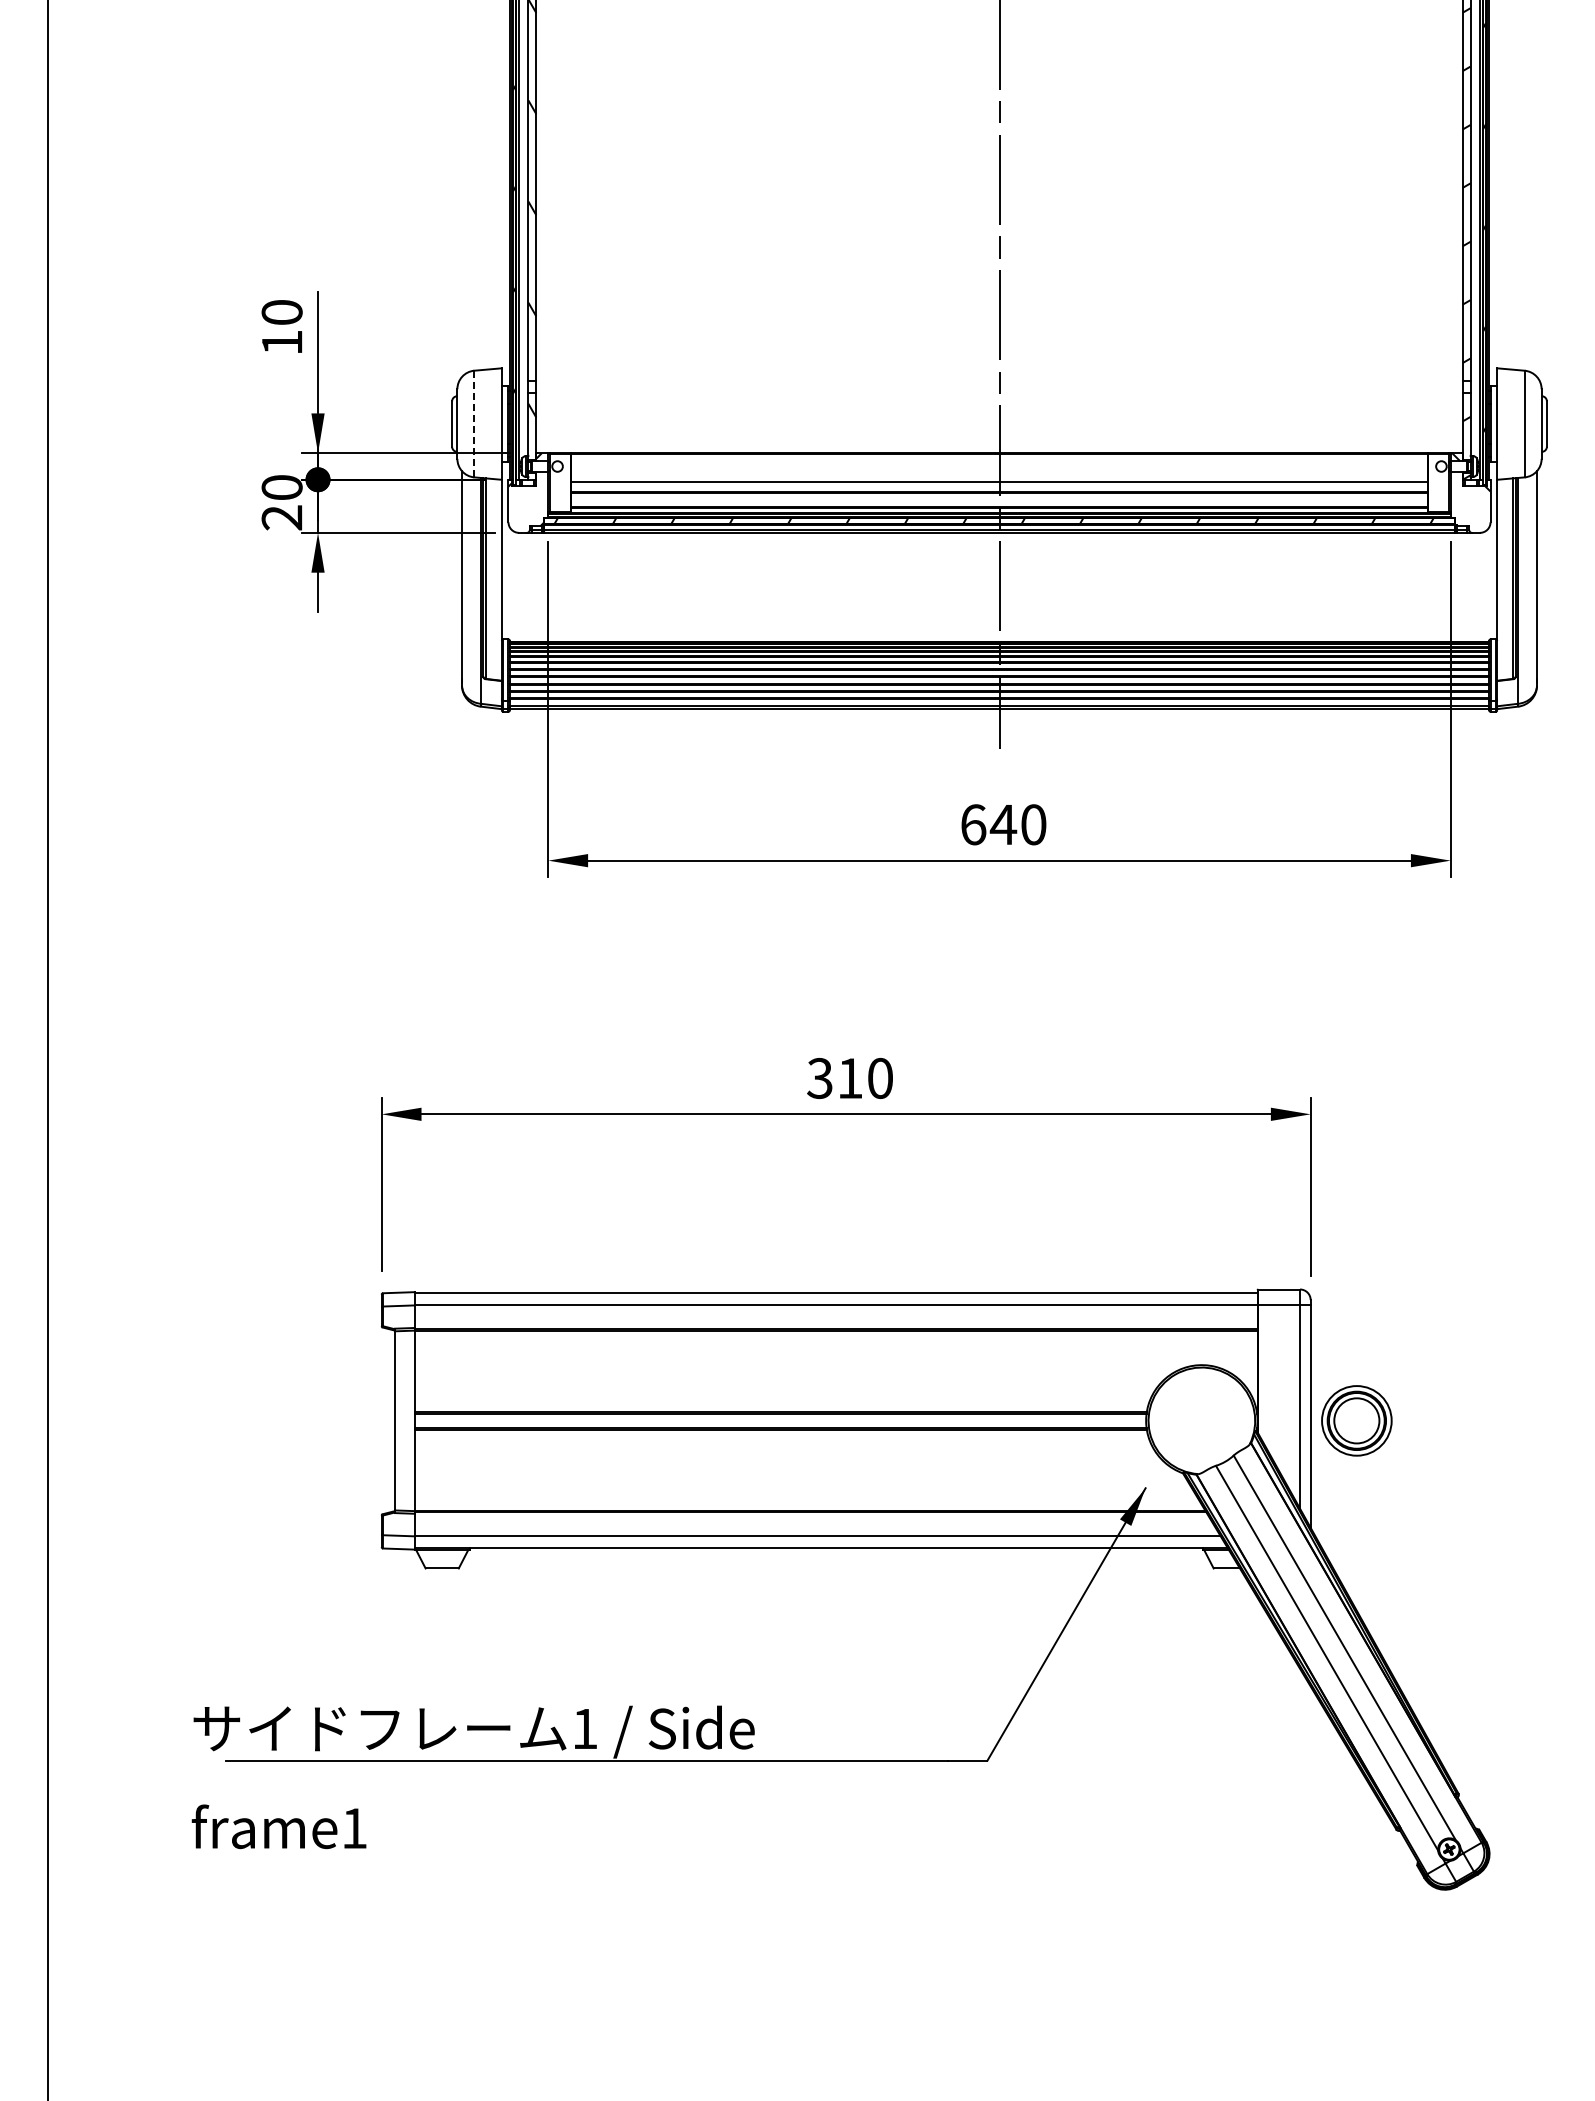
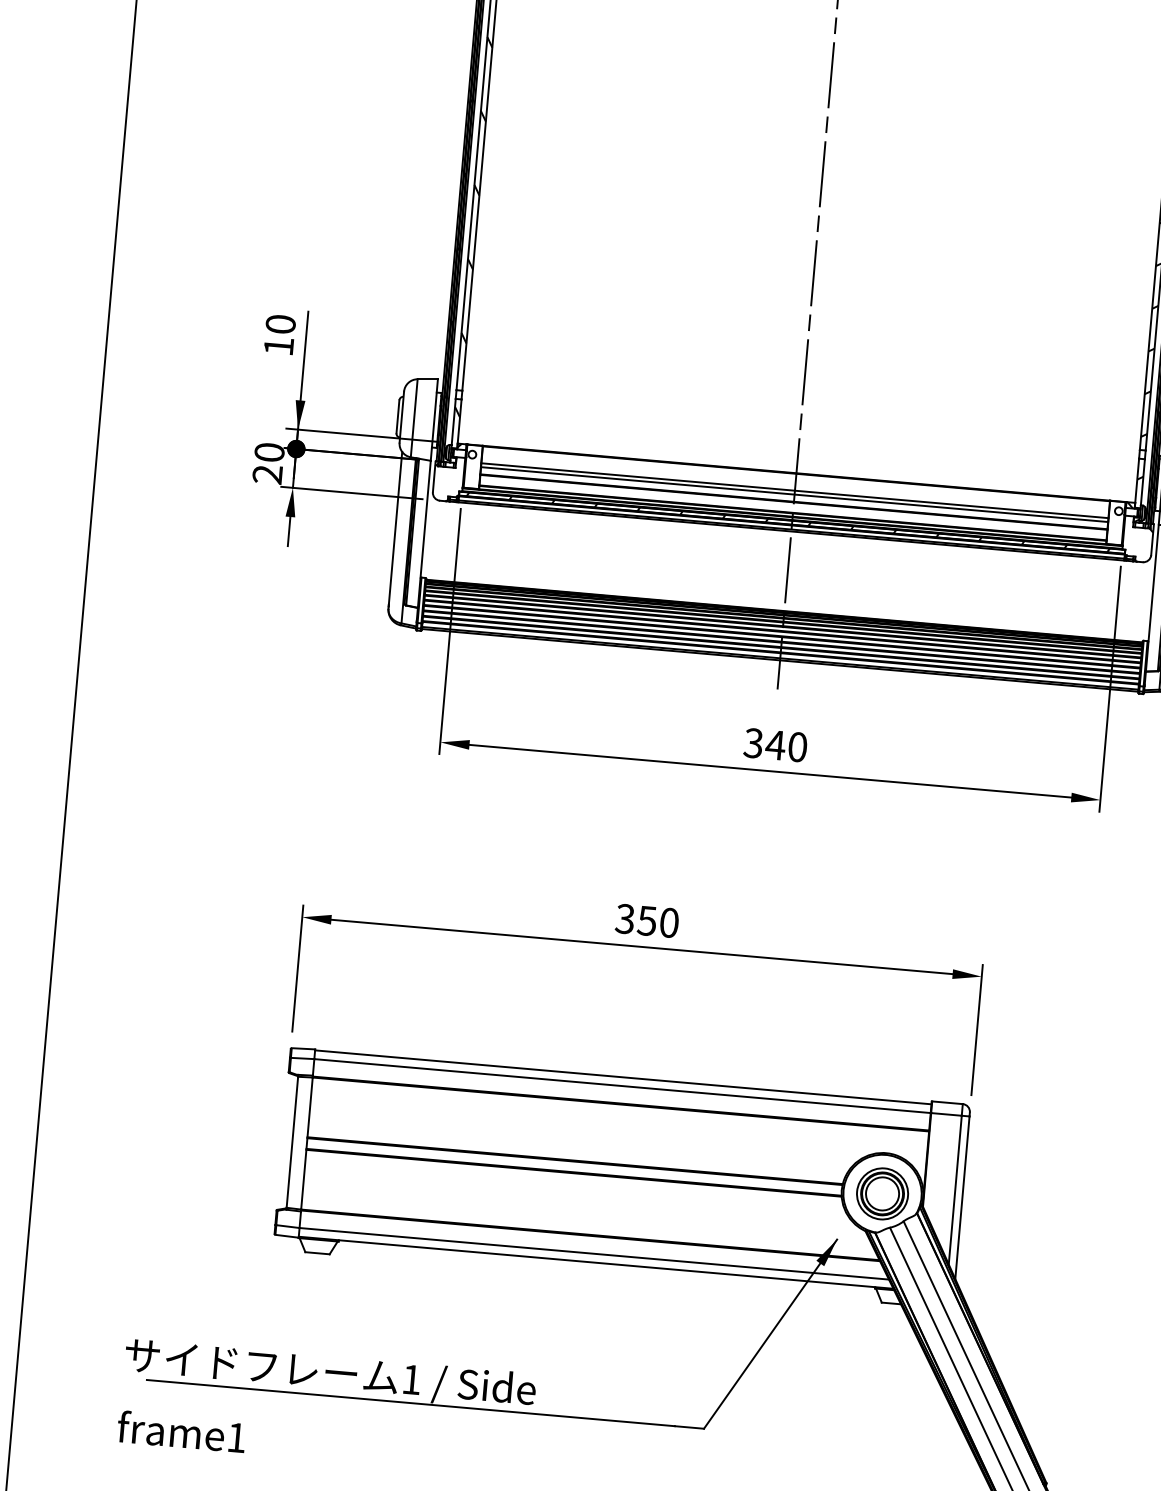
line: (474, 424) -> (414, 418), dashed -> solid
line: (999, 477) -> (794, 490), added
text: (973, 824) -> (753, 743), 640 -> 340
text: (849, 1078) -> (646, 920), 310 -> 350
part: (1356, 1420) -> (882, 1193), moved

